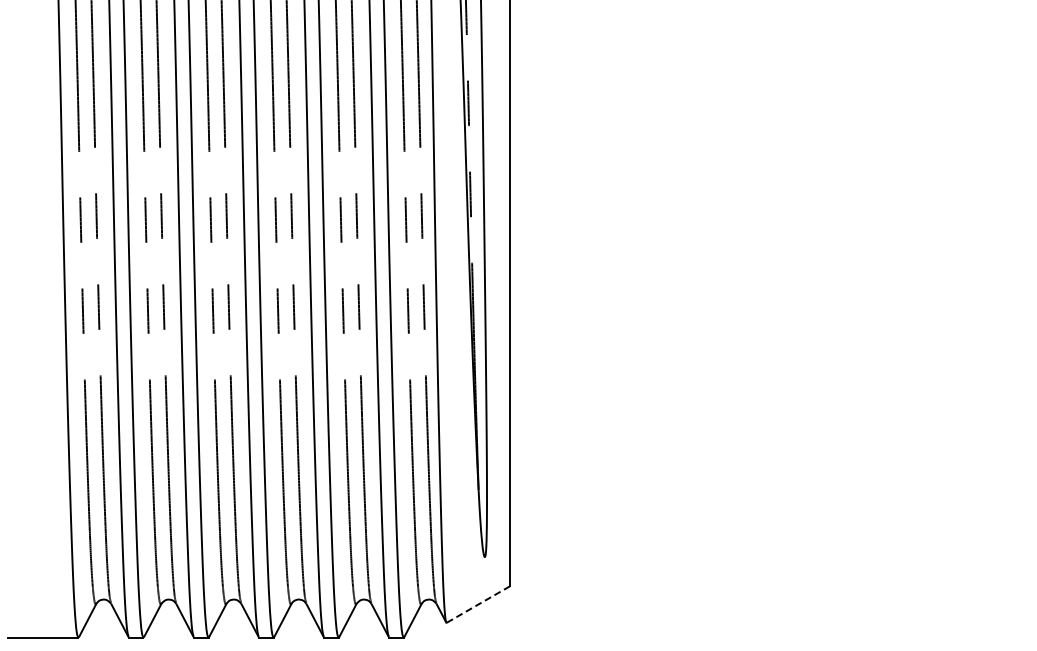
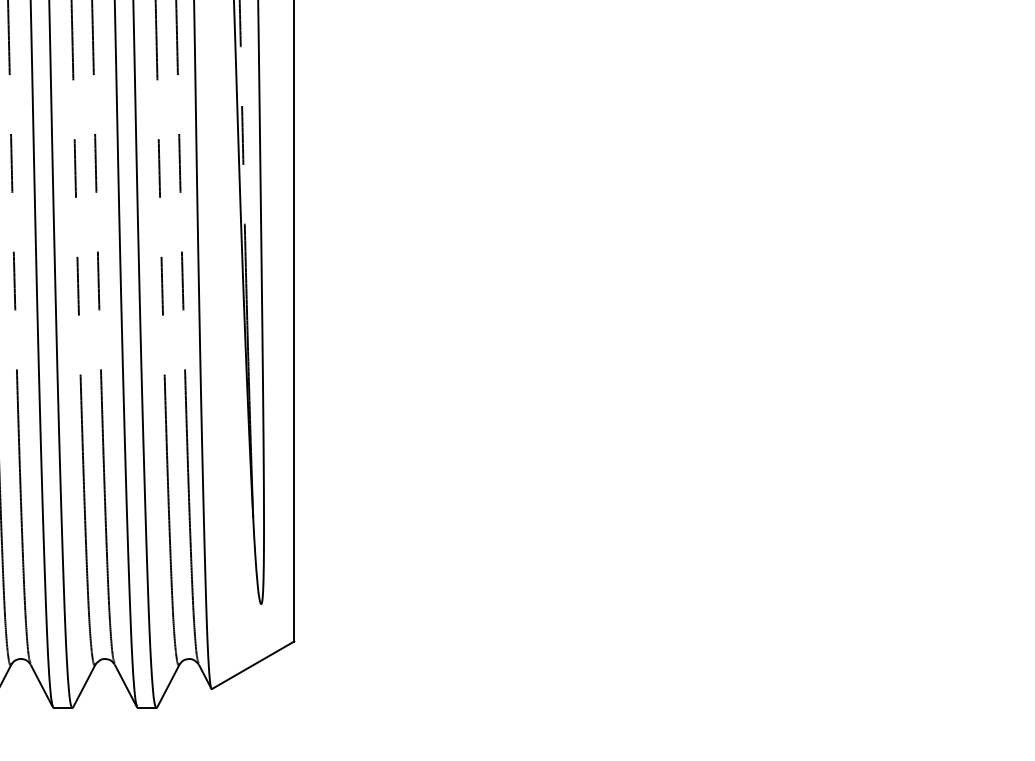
line: (478, 604) -> (253, 665), dashed -> solid

